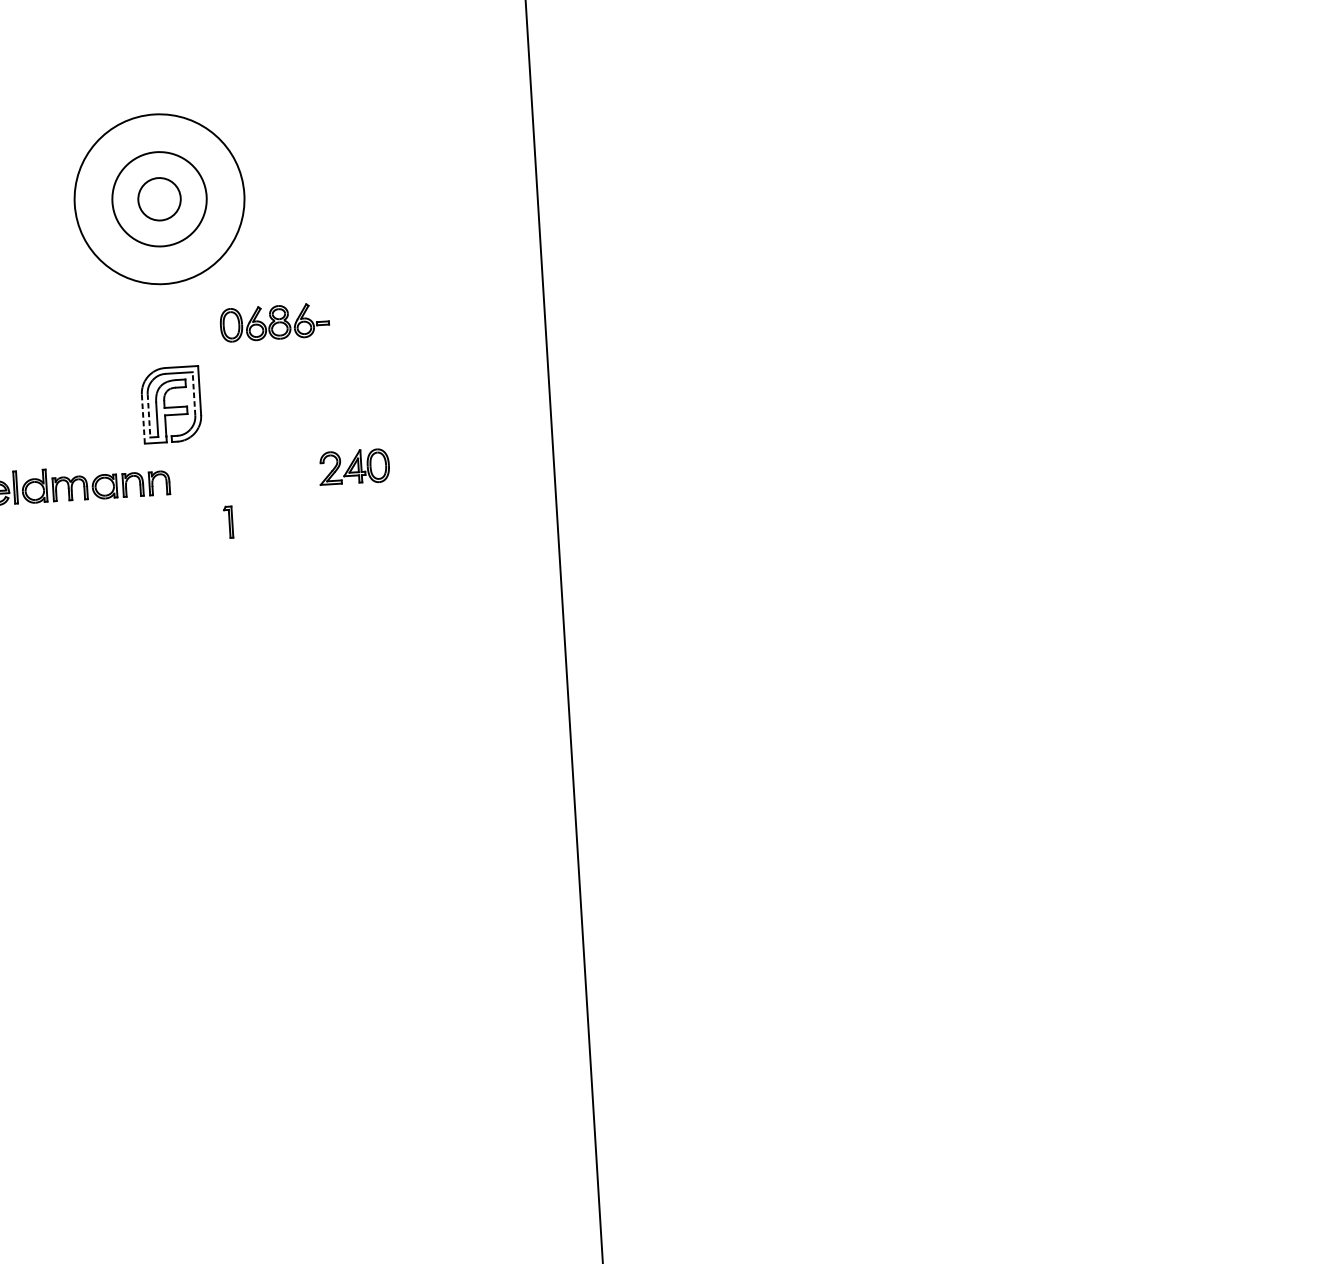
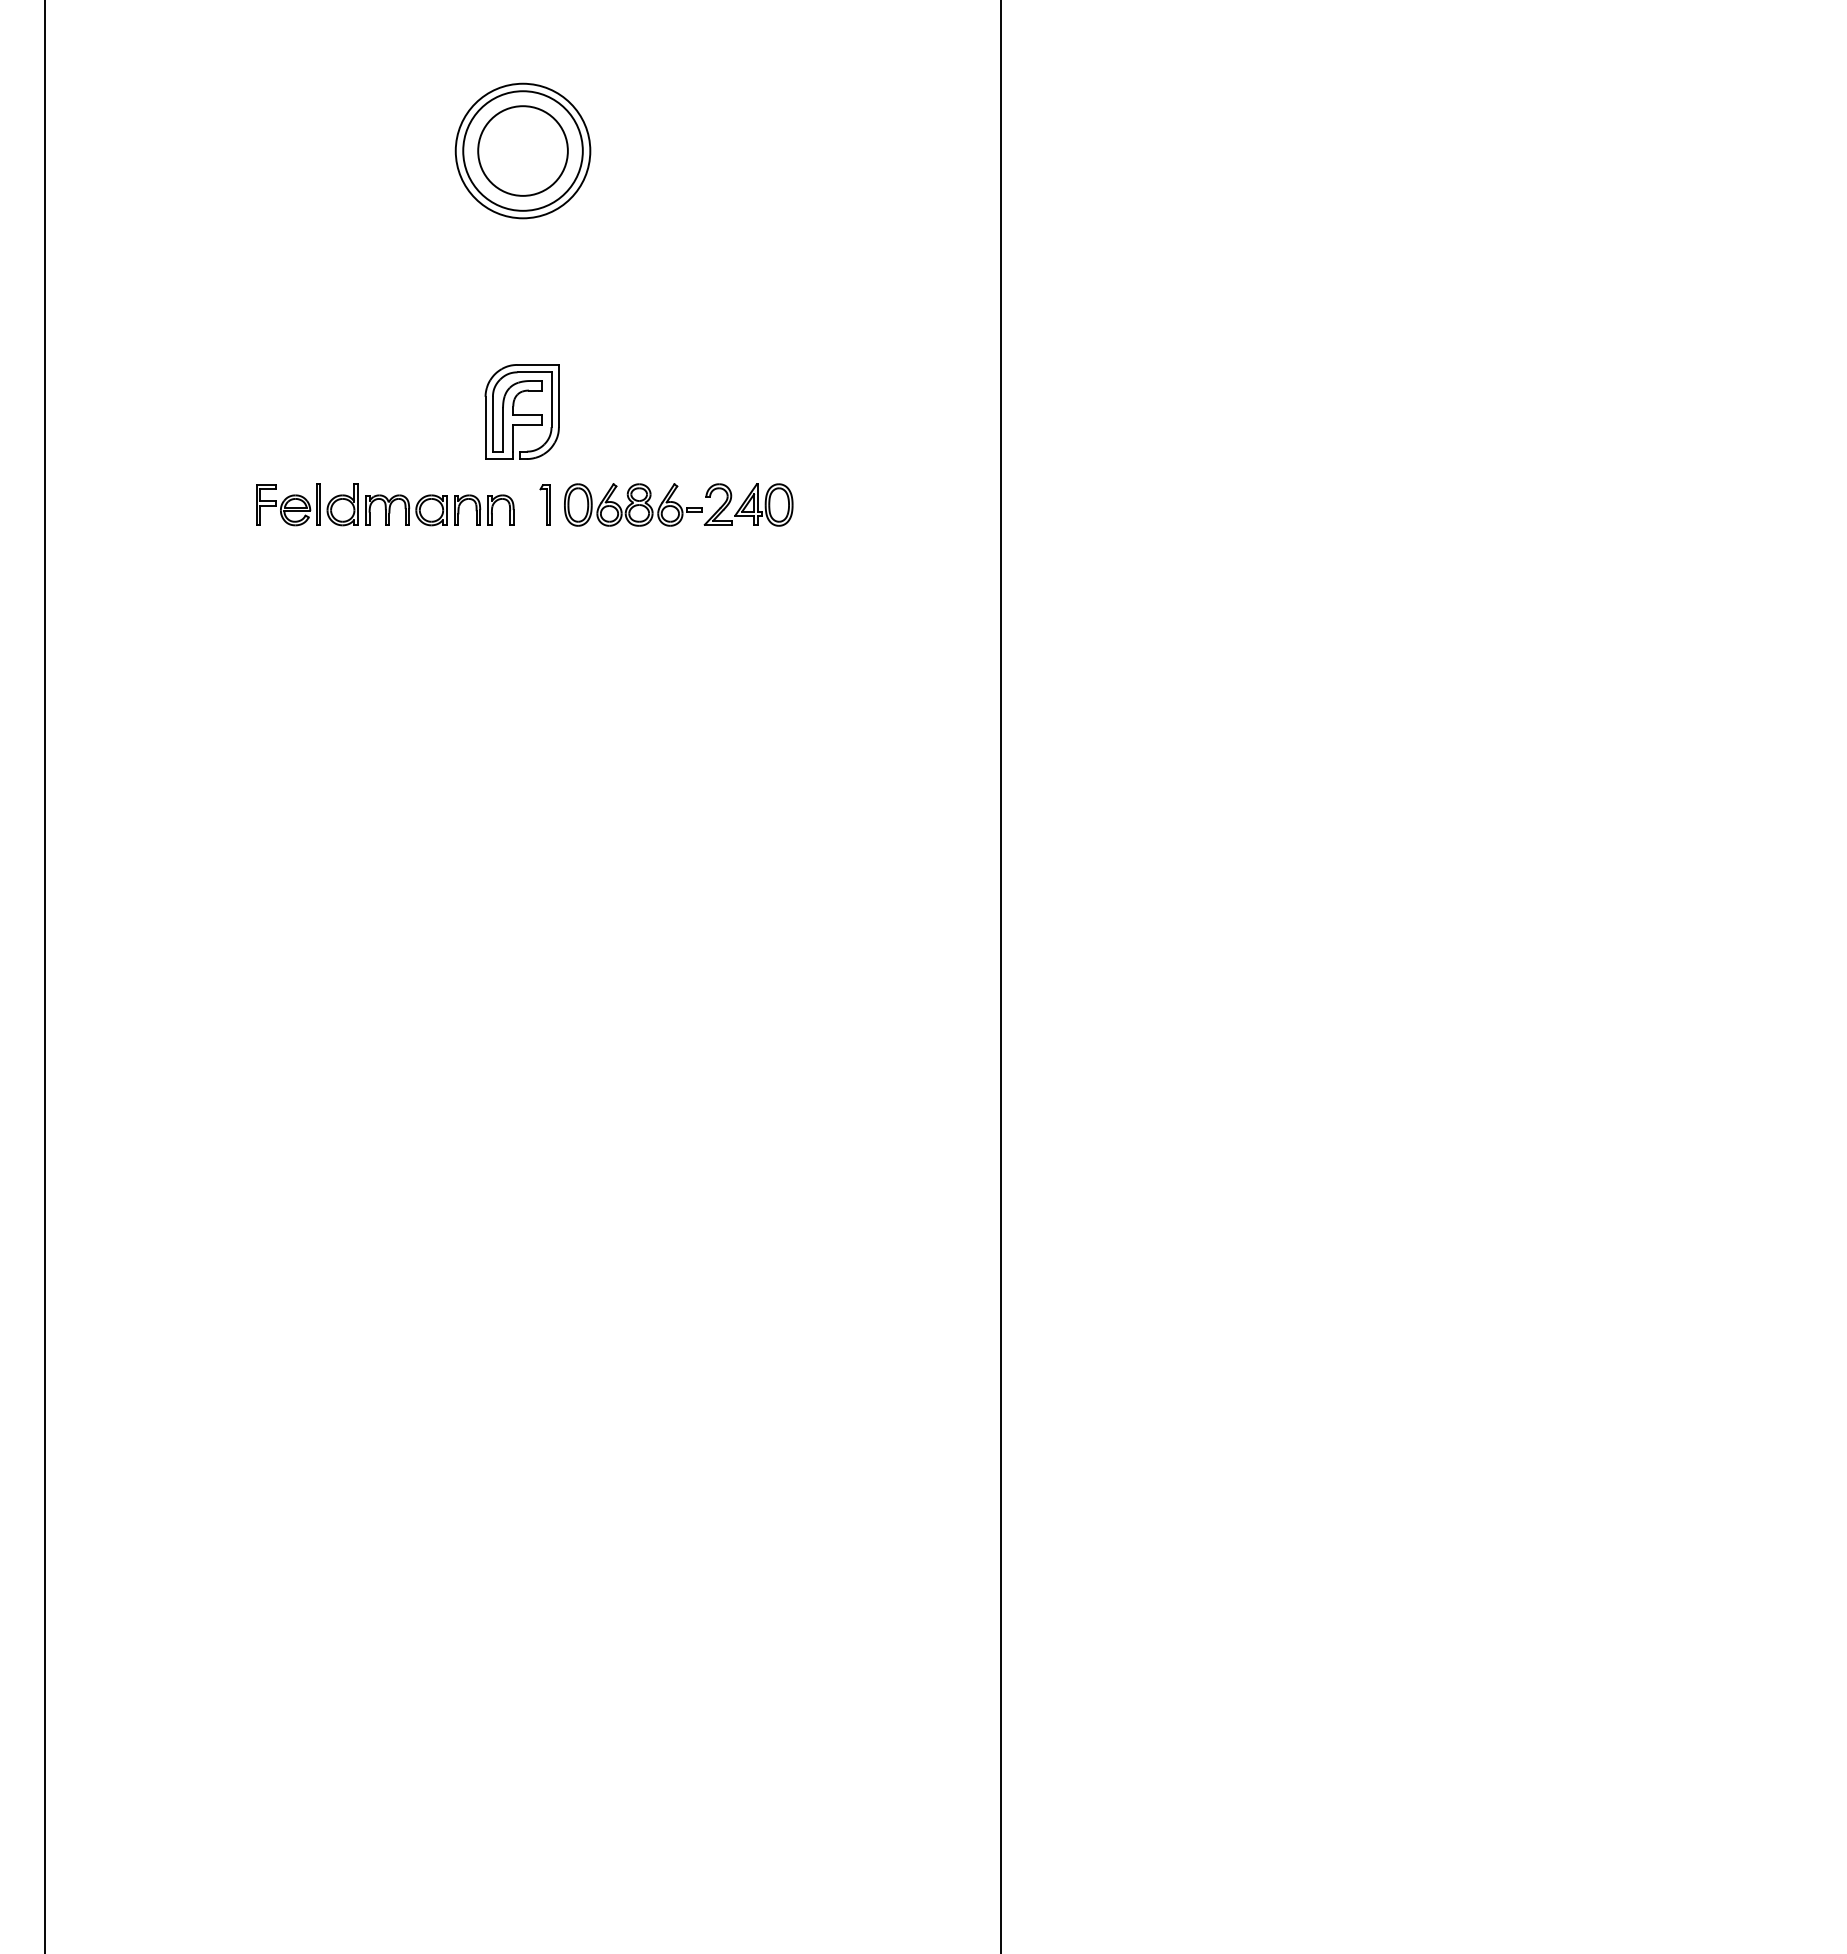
circle: (159, 198) -> (522, 150), size x0.62
circle: (159, 198) -> (522, 150), size x1.67
part: (274, 322) -> (633, 504), moved
line: (193, 393) -> (551, 399), dashed -> solid
line: (148, 416) -> (492, 424), dashed -> solid
line: (143, 418) -> (485, 427), dashed -> solid
part: (227, 521) -> (544, 504), moved

